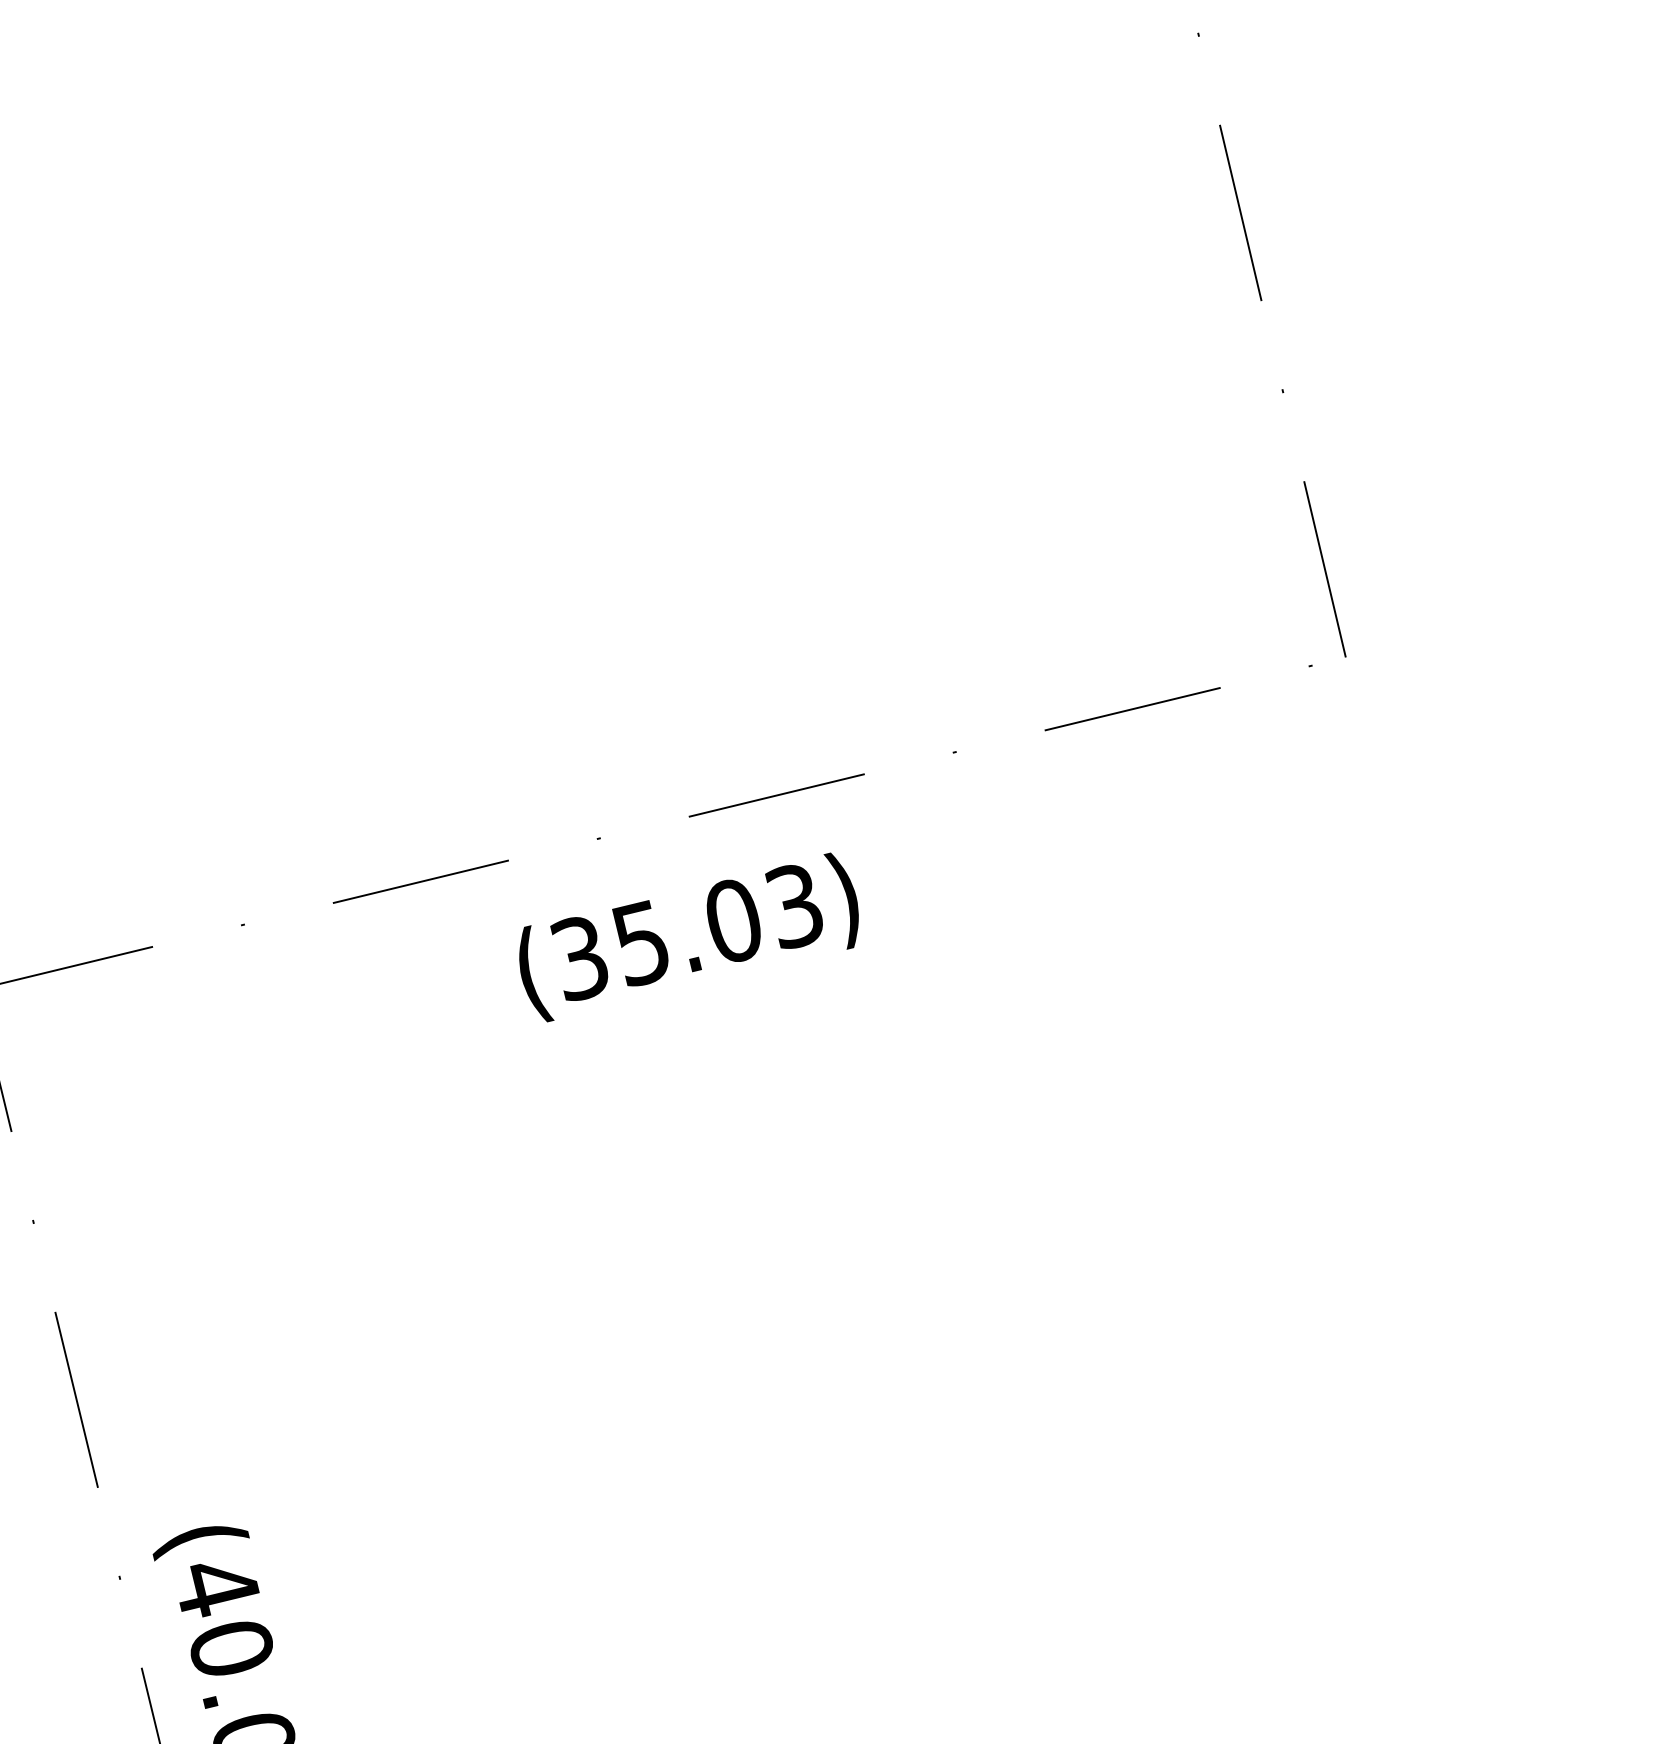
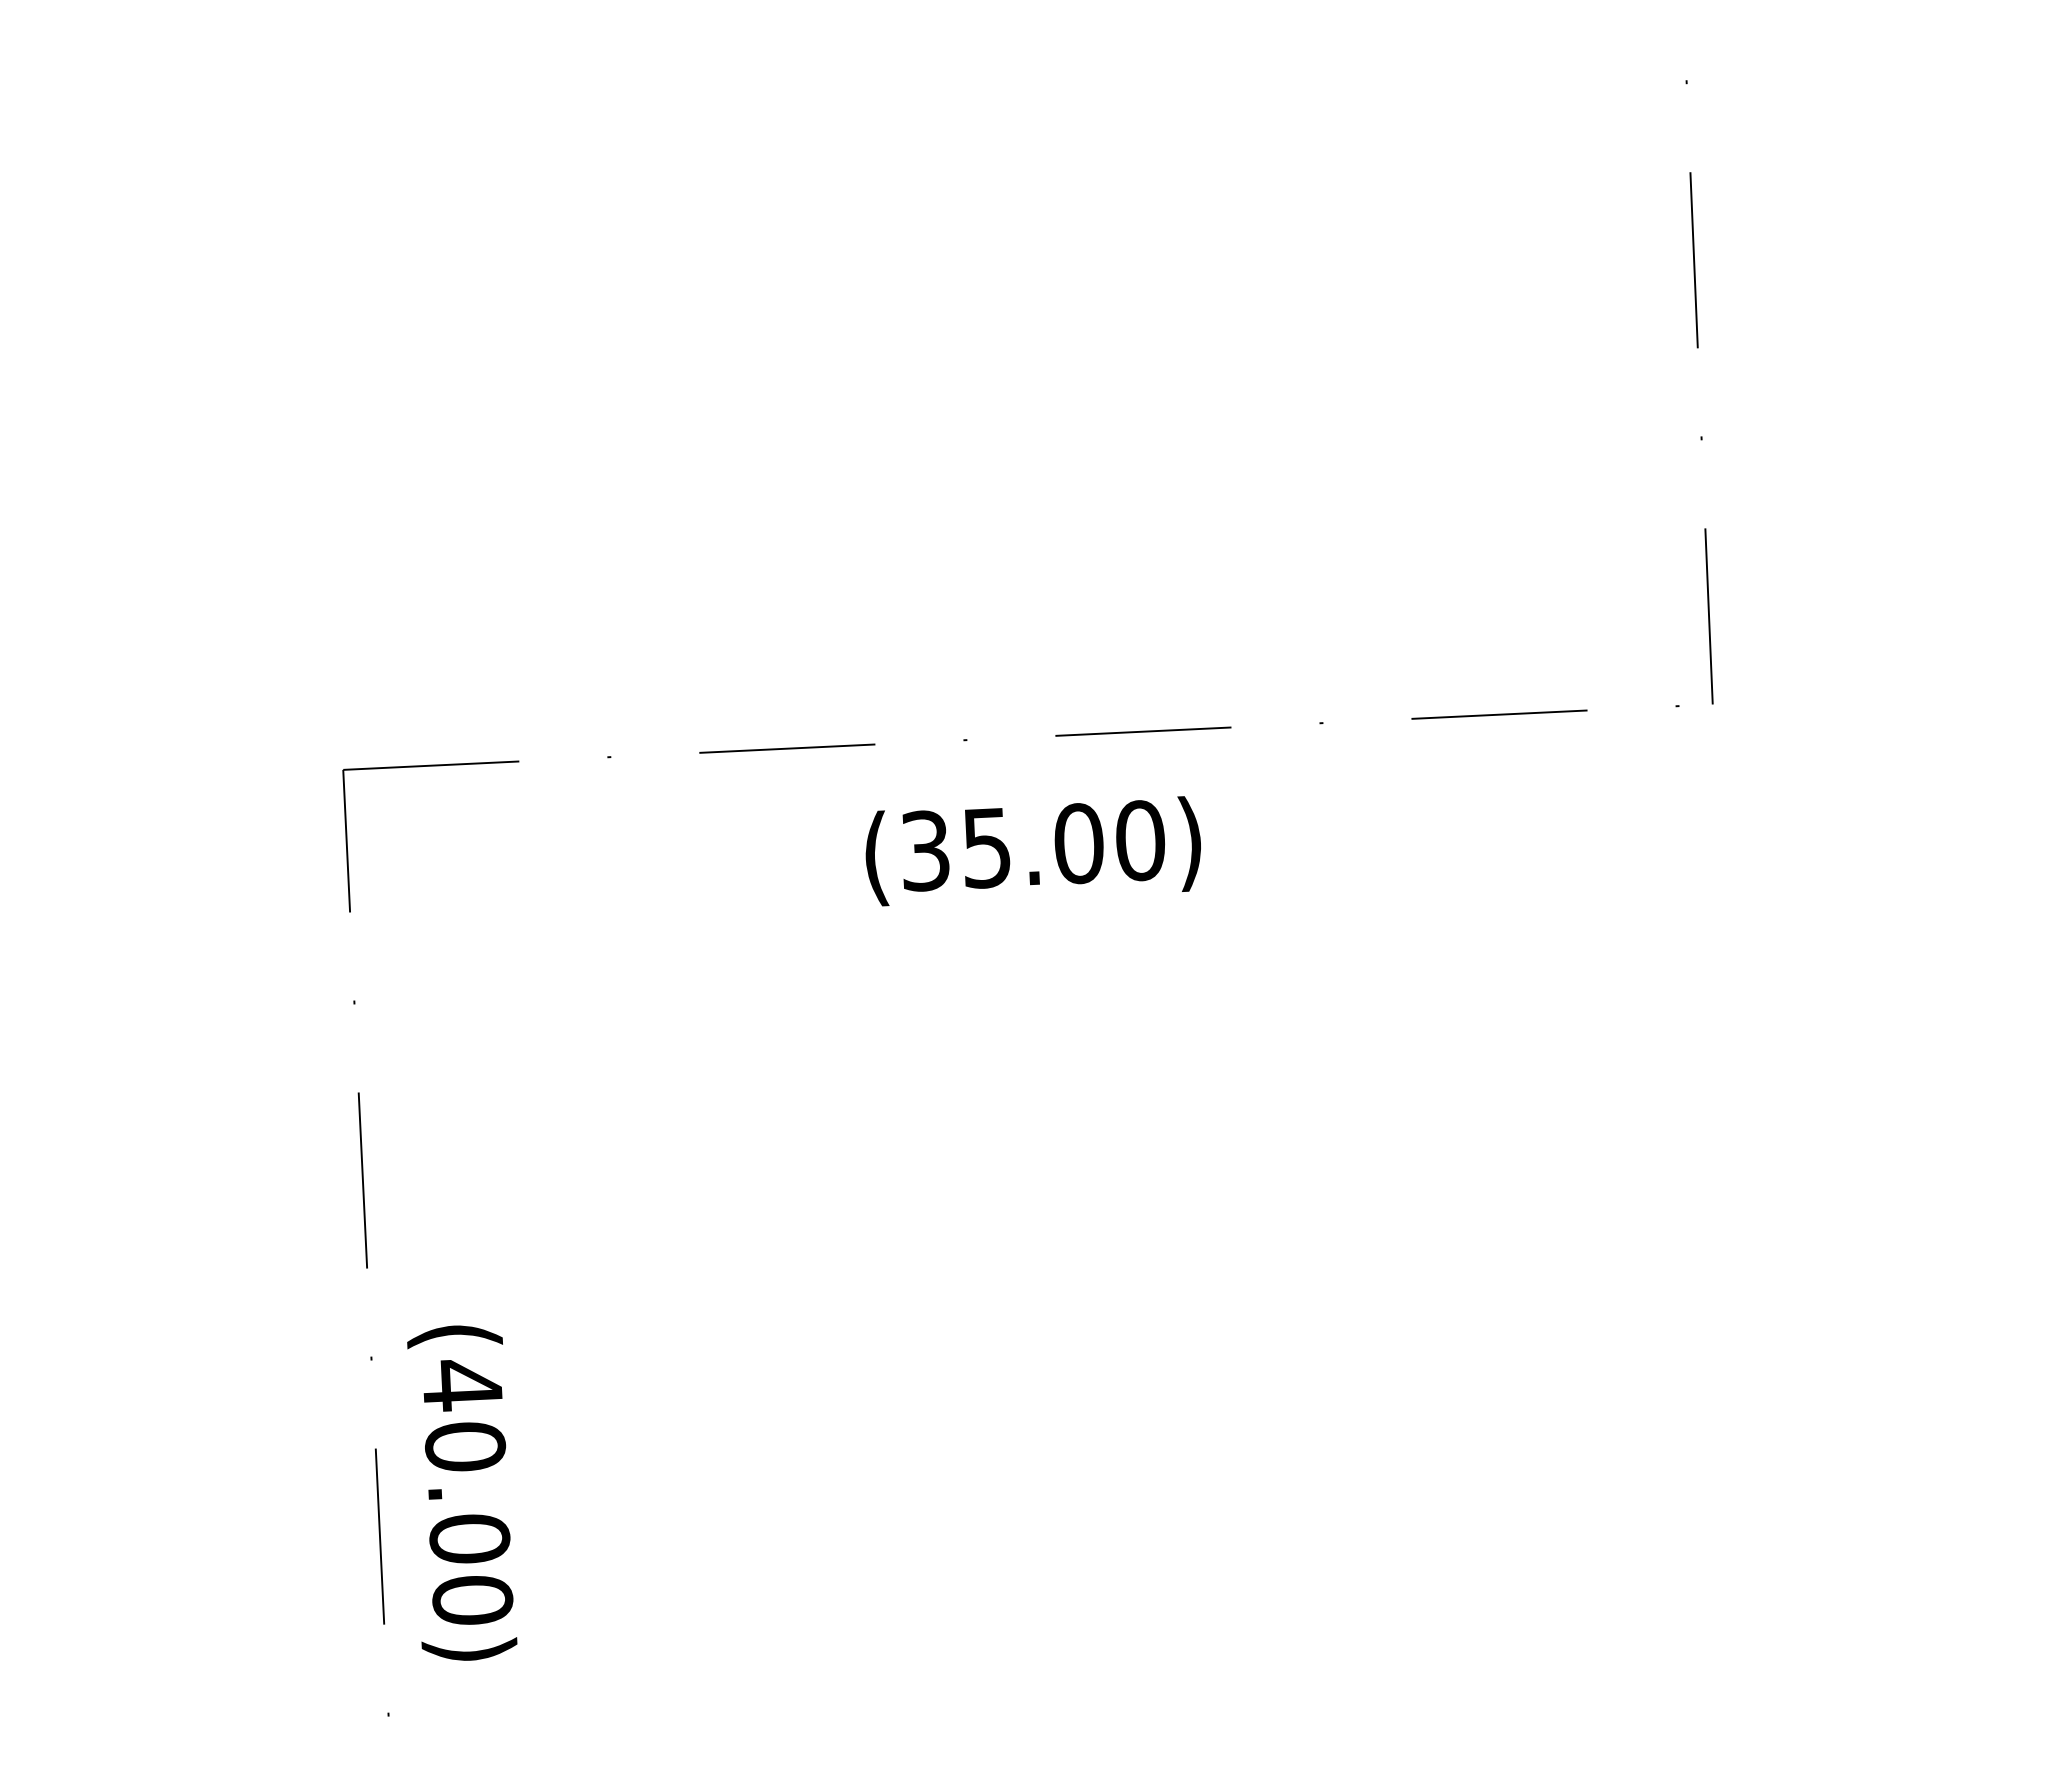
text: (794, 905) -> (1140, 840), (35.03) -> (35.00)

